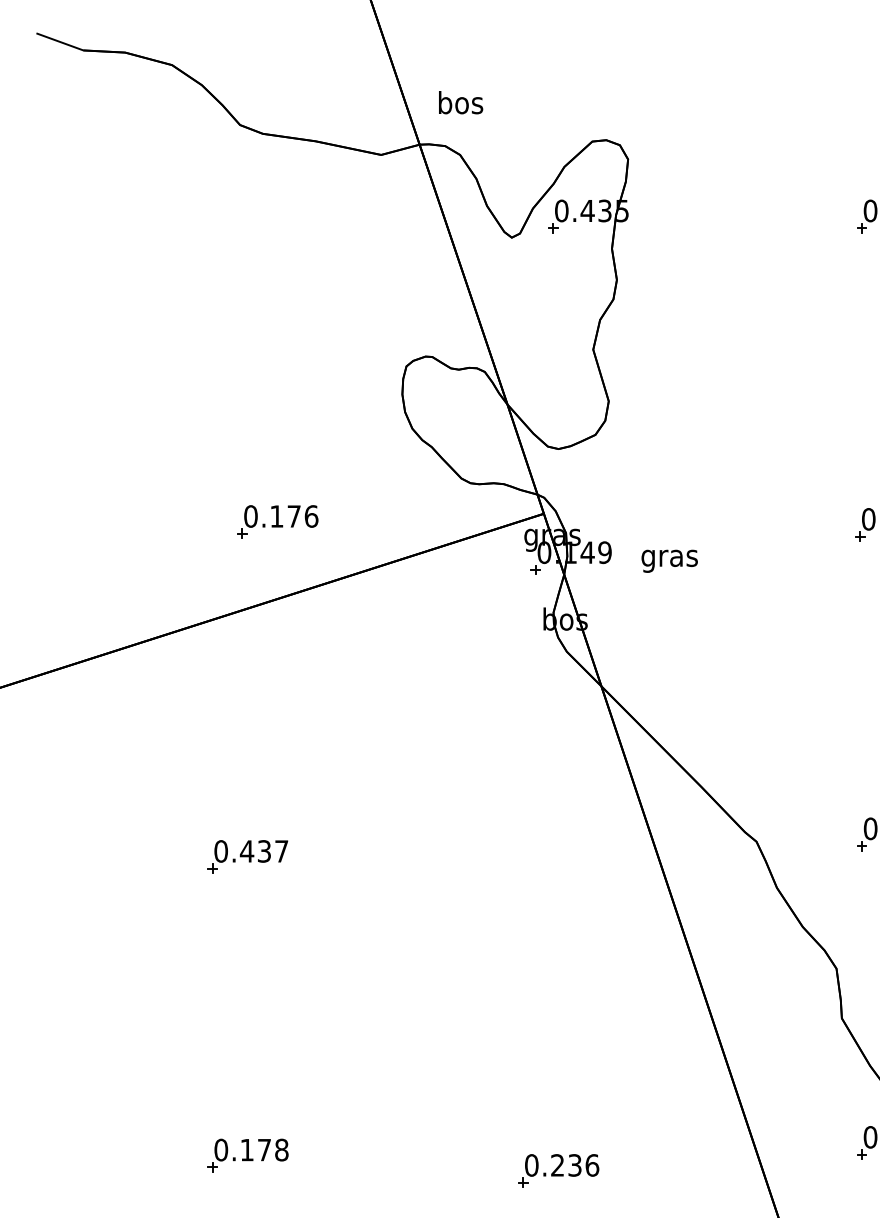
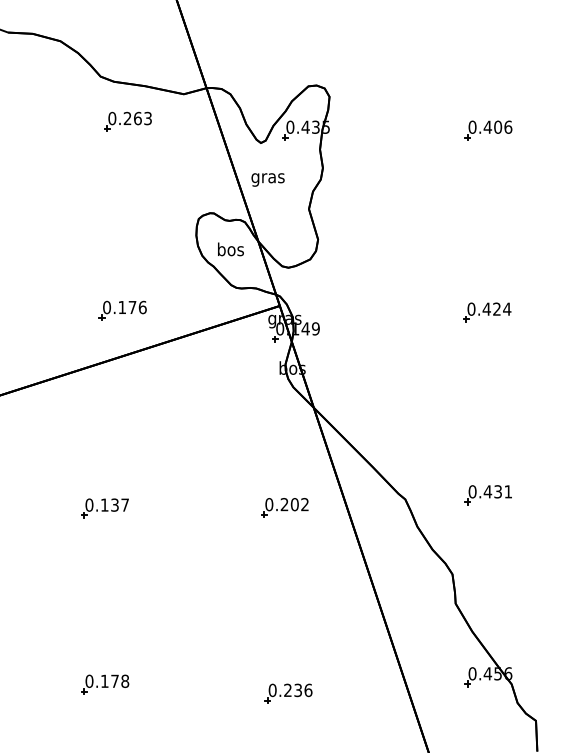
text: (460, 102) -> (230, 249), moved
part: (285, 201) -> (127, 121), added
text: (668, 560) -> (267, 179), moved
text: (246, 850) -> (104, 504), 0.437 -> 0.137
part: (551, 855) -> (284, 507), added

